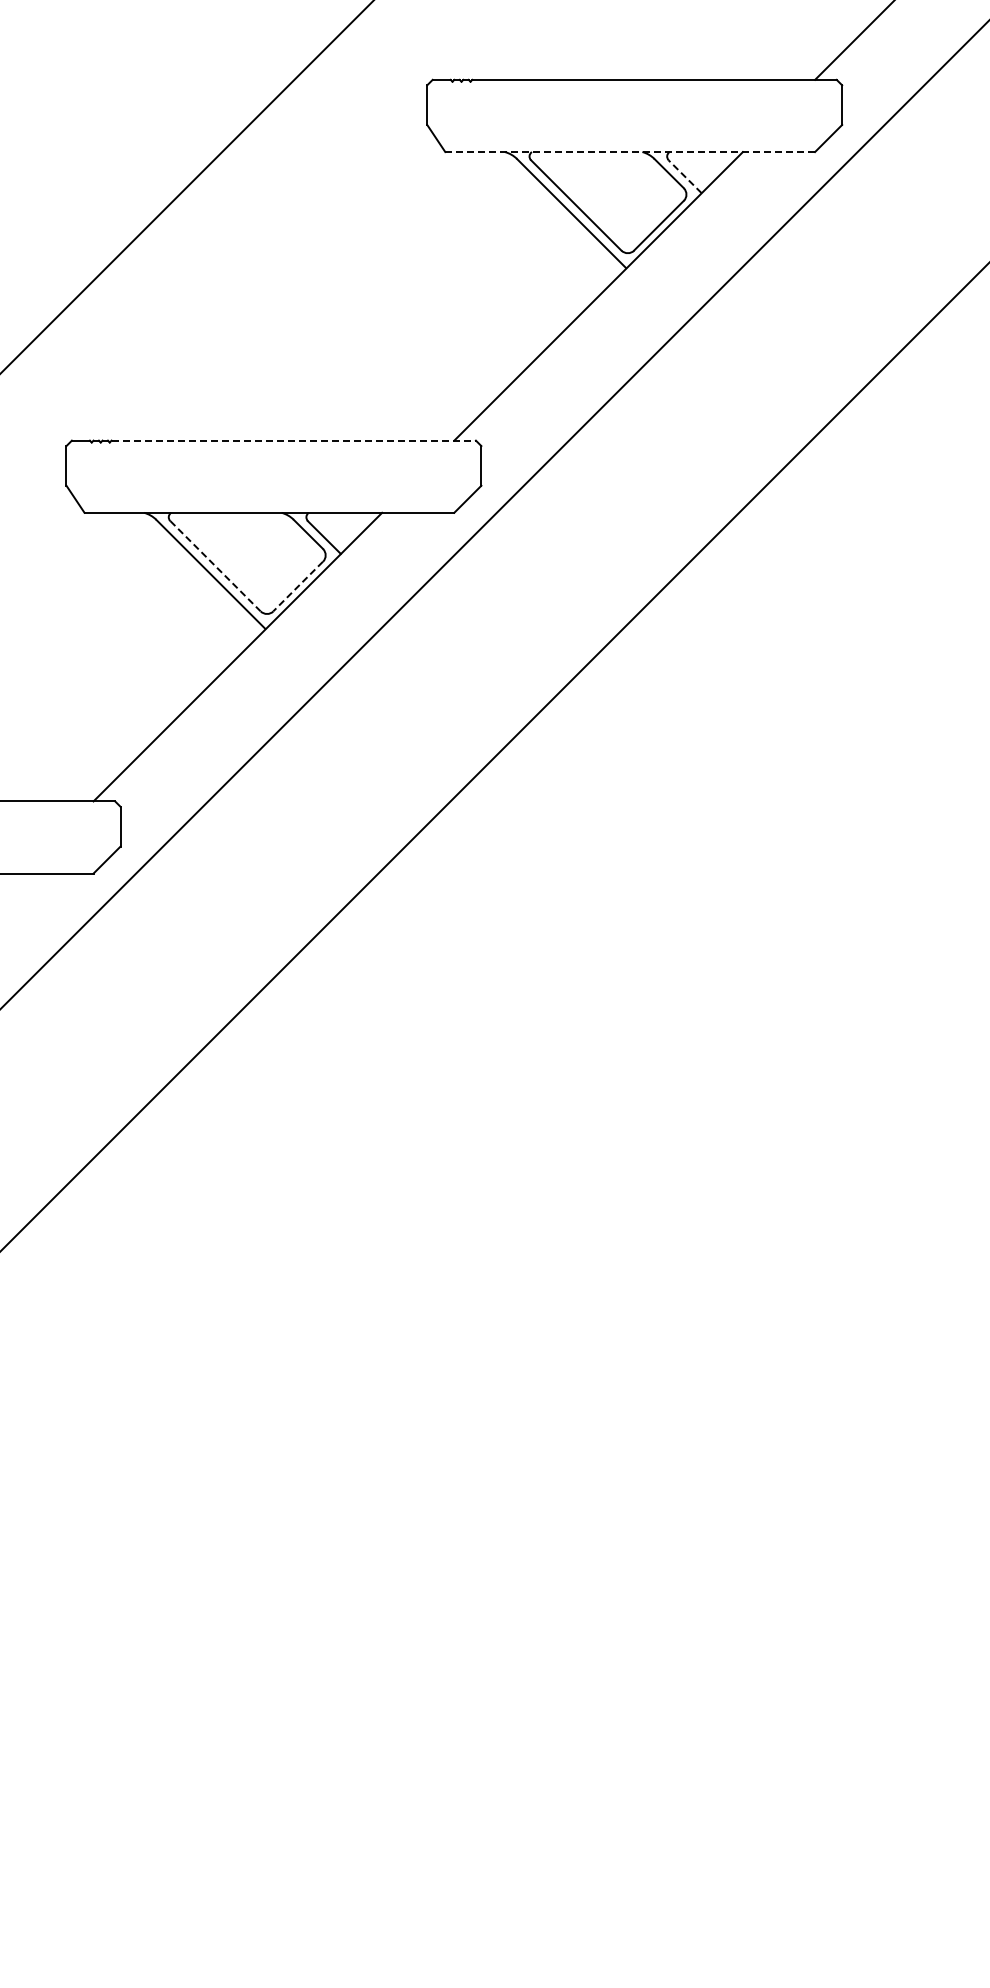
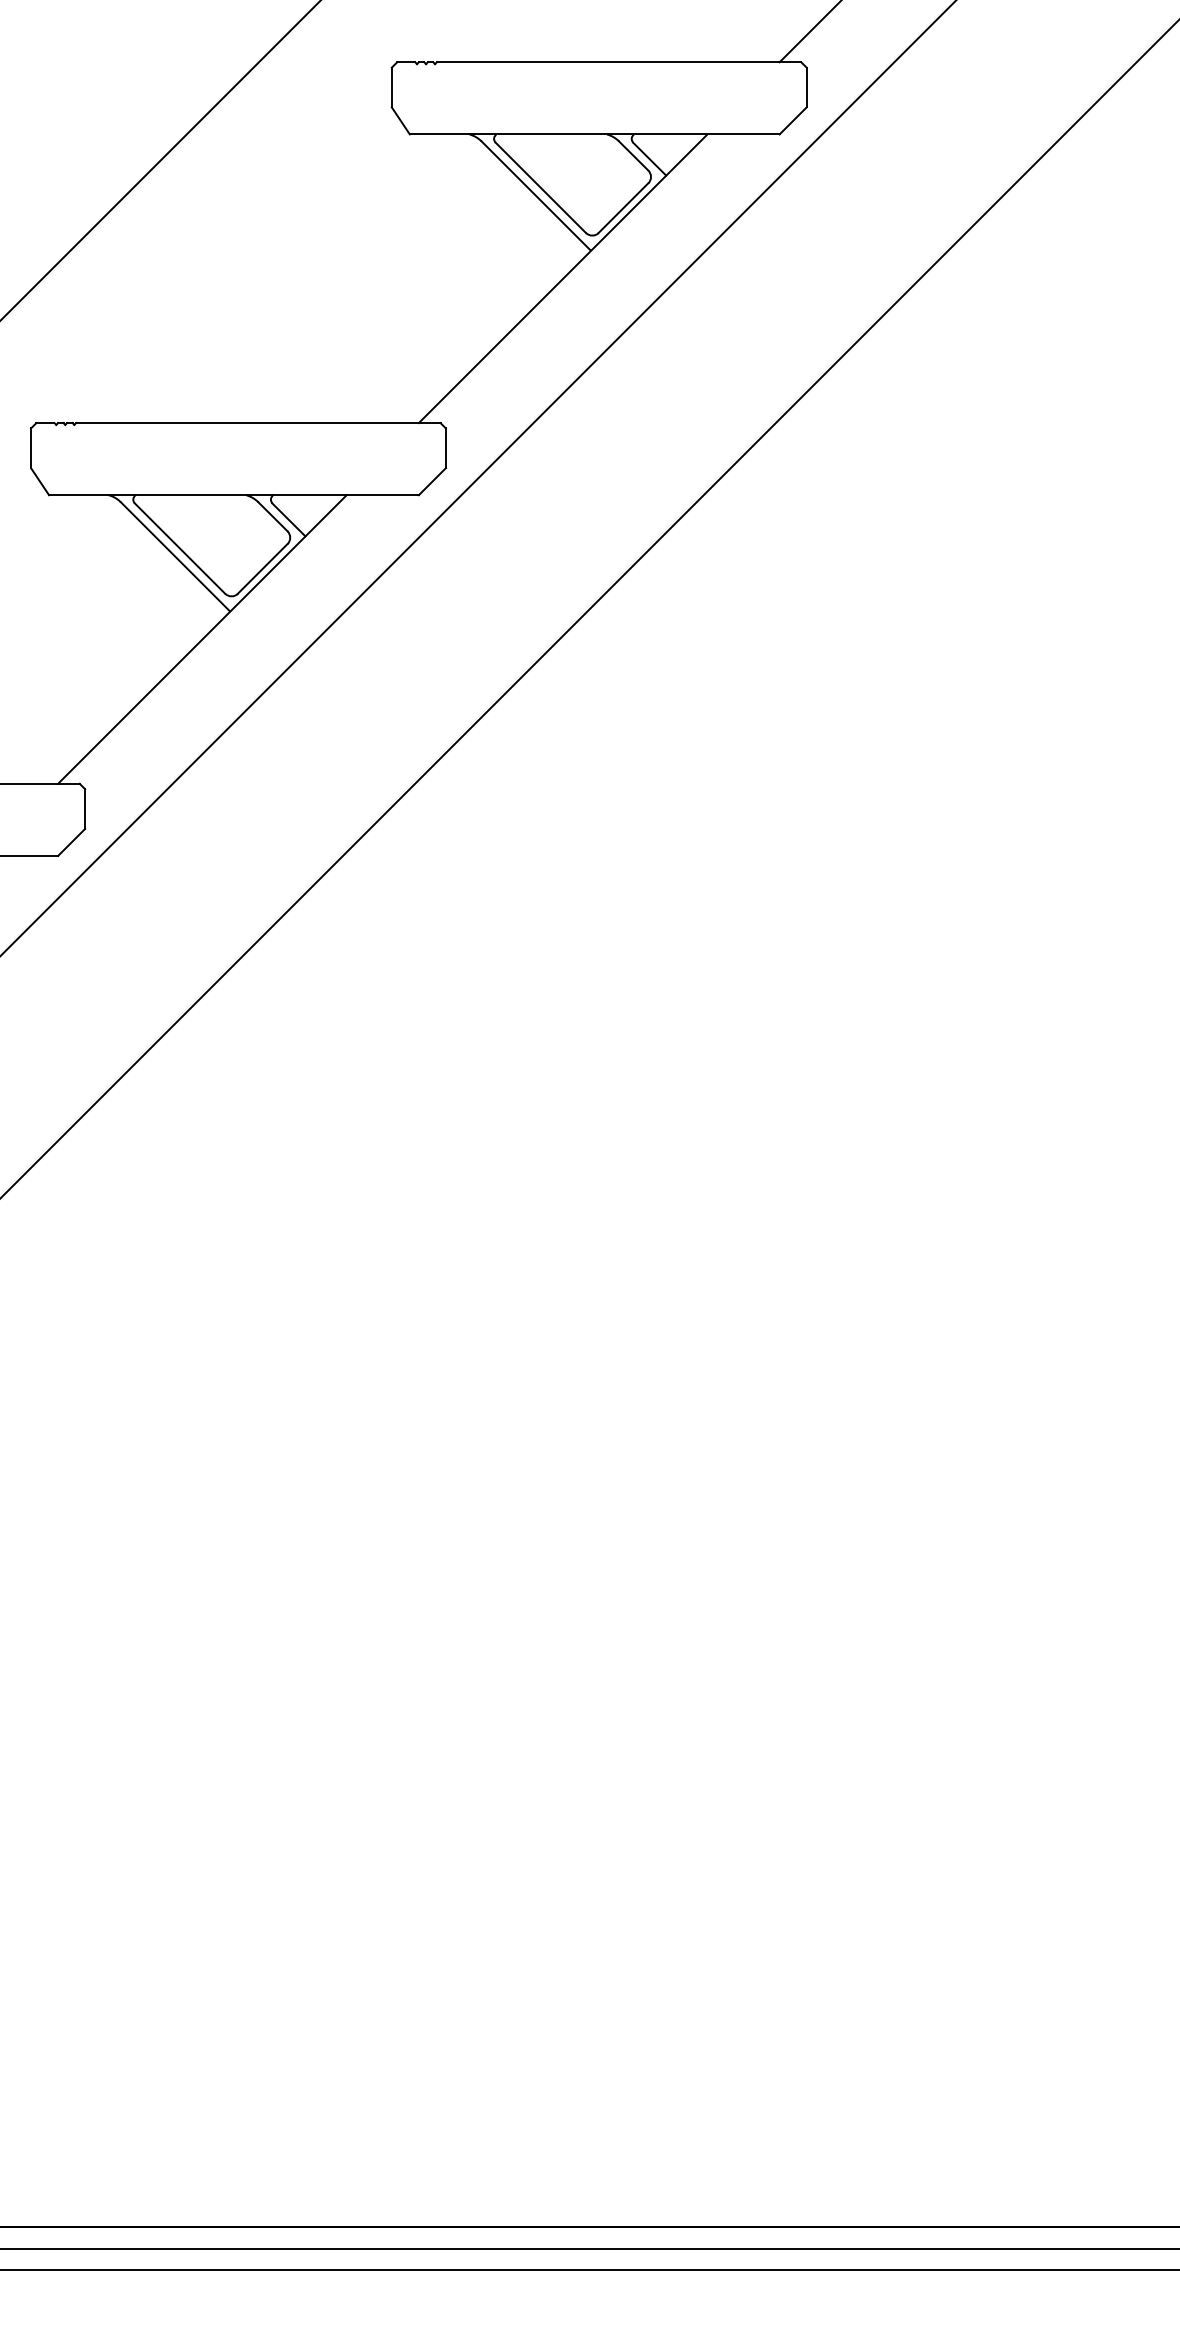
line: (629, 152) -> (594, 134), dashed -> solid
line: (684, 176) -> (649, 158), dashed -> solid
line: (293, 441) -> (258, 423), dashed -> solid
line: (215, 566) -> (180, 548), dashed -> solid
line: (297, 587) -> (262, 569), dashed -> solid

